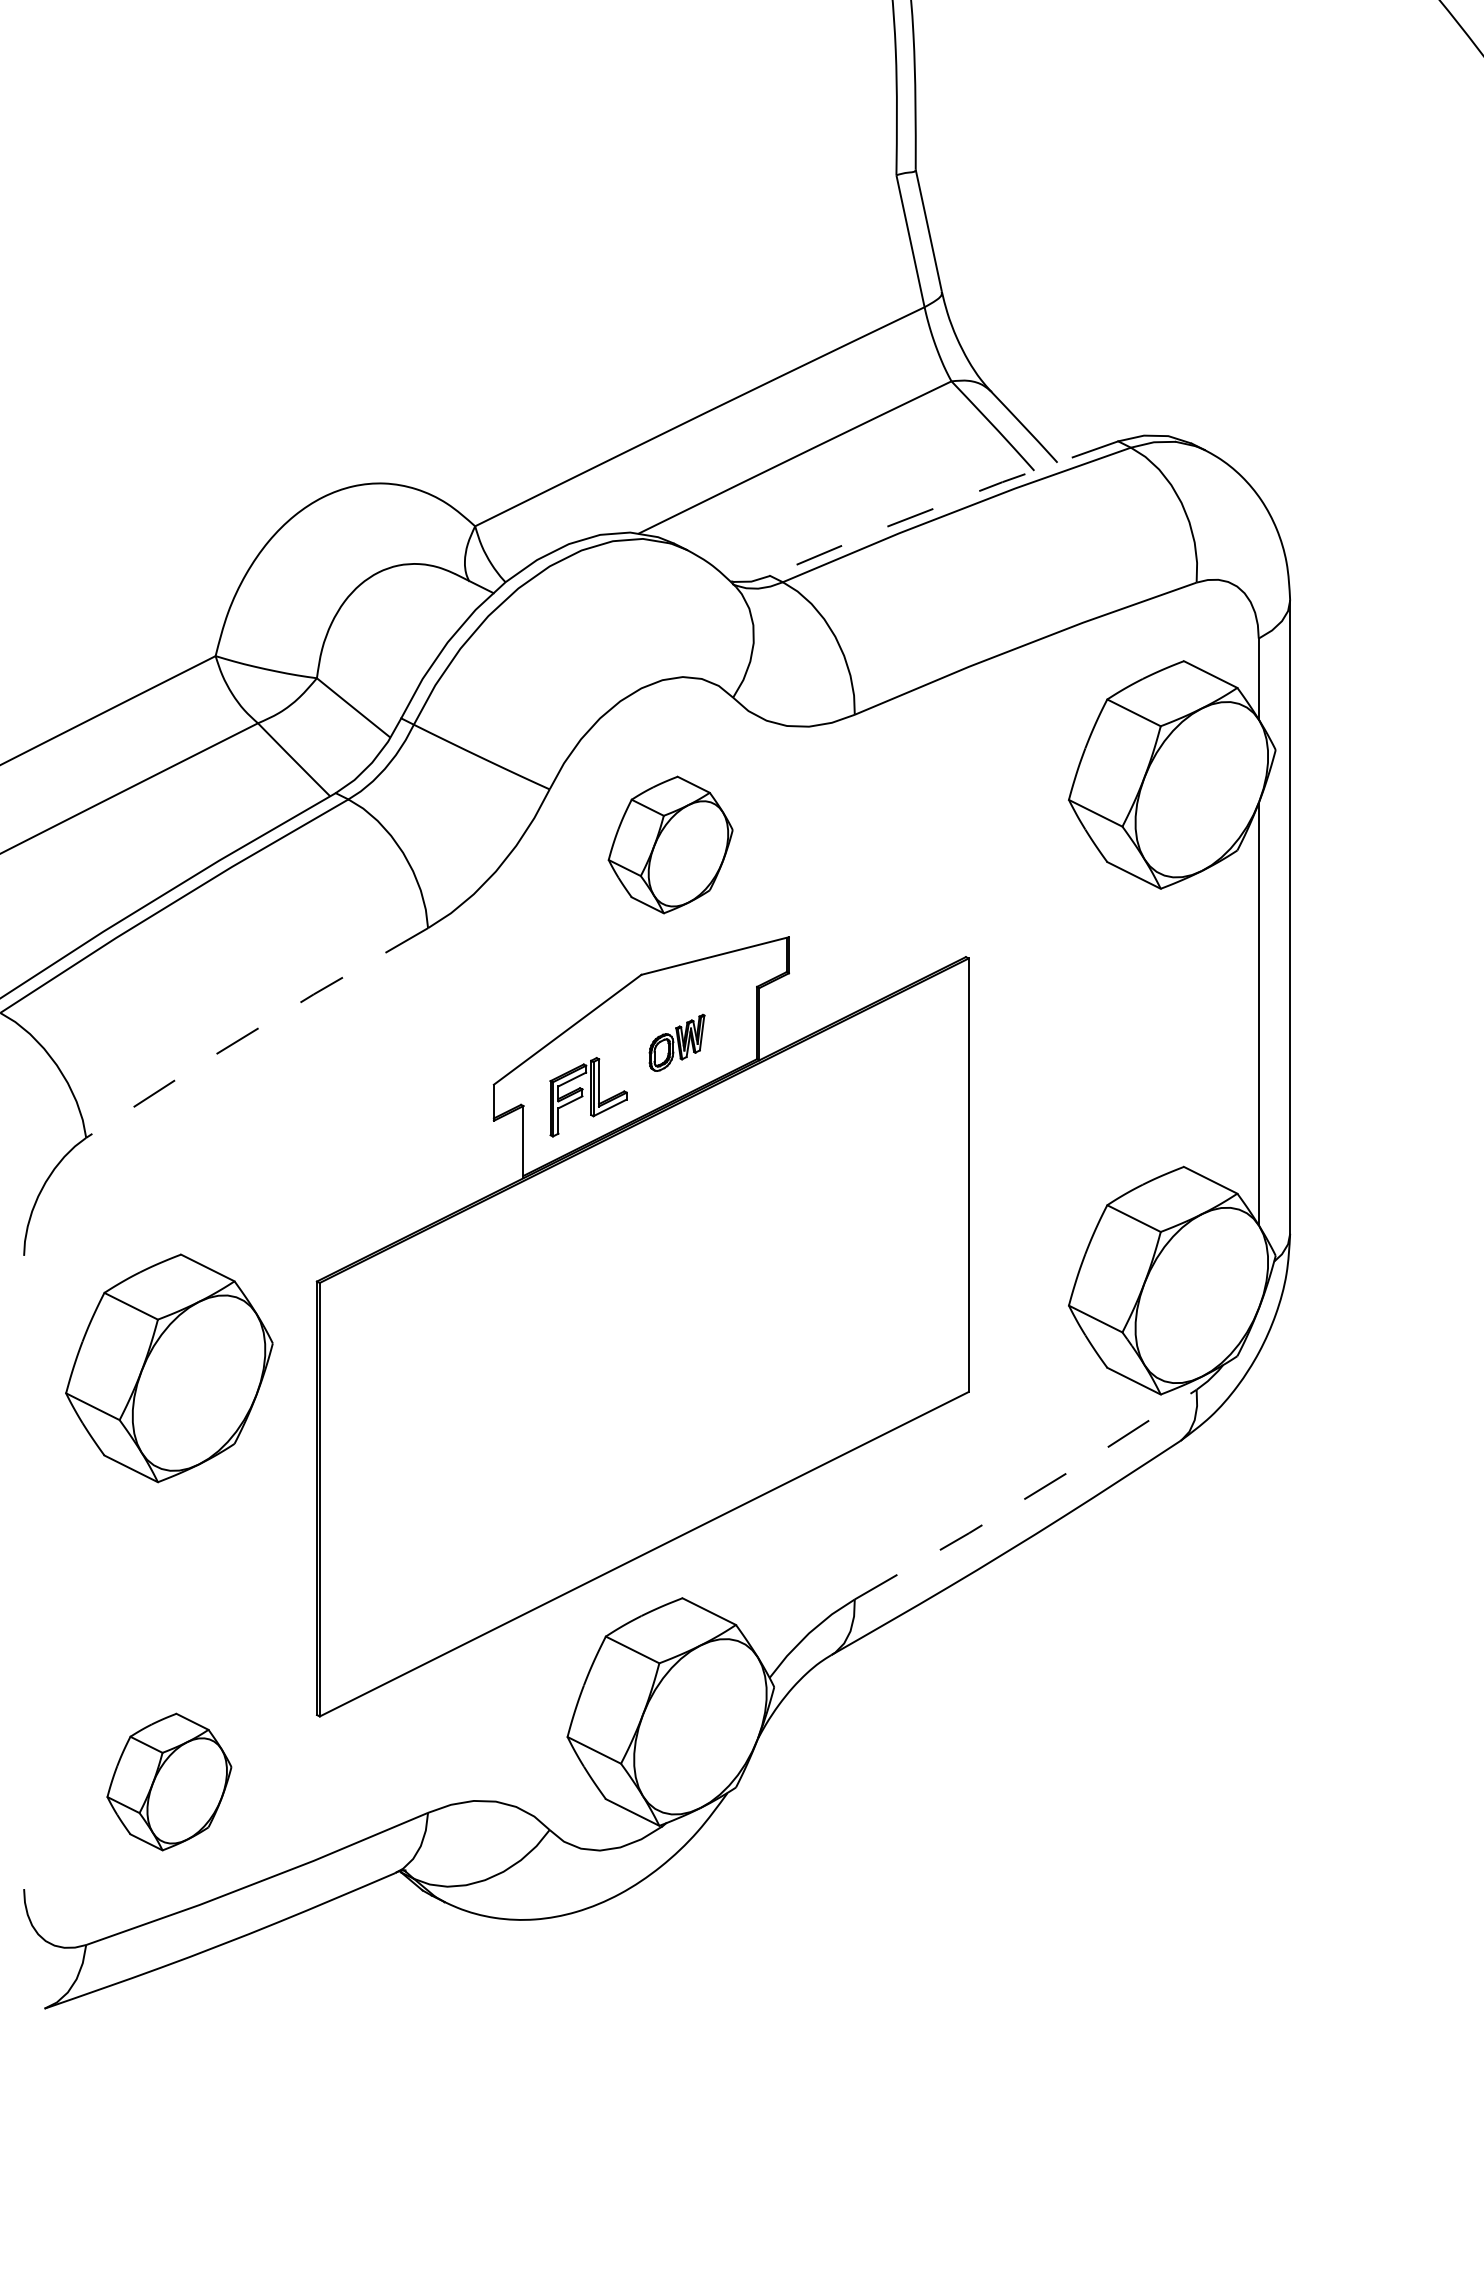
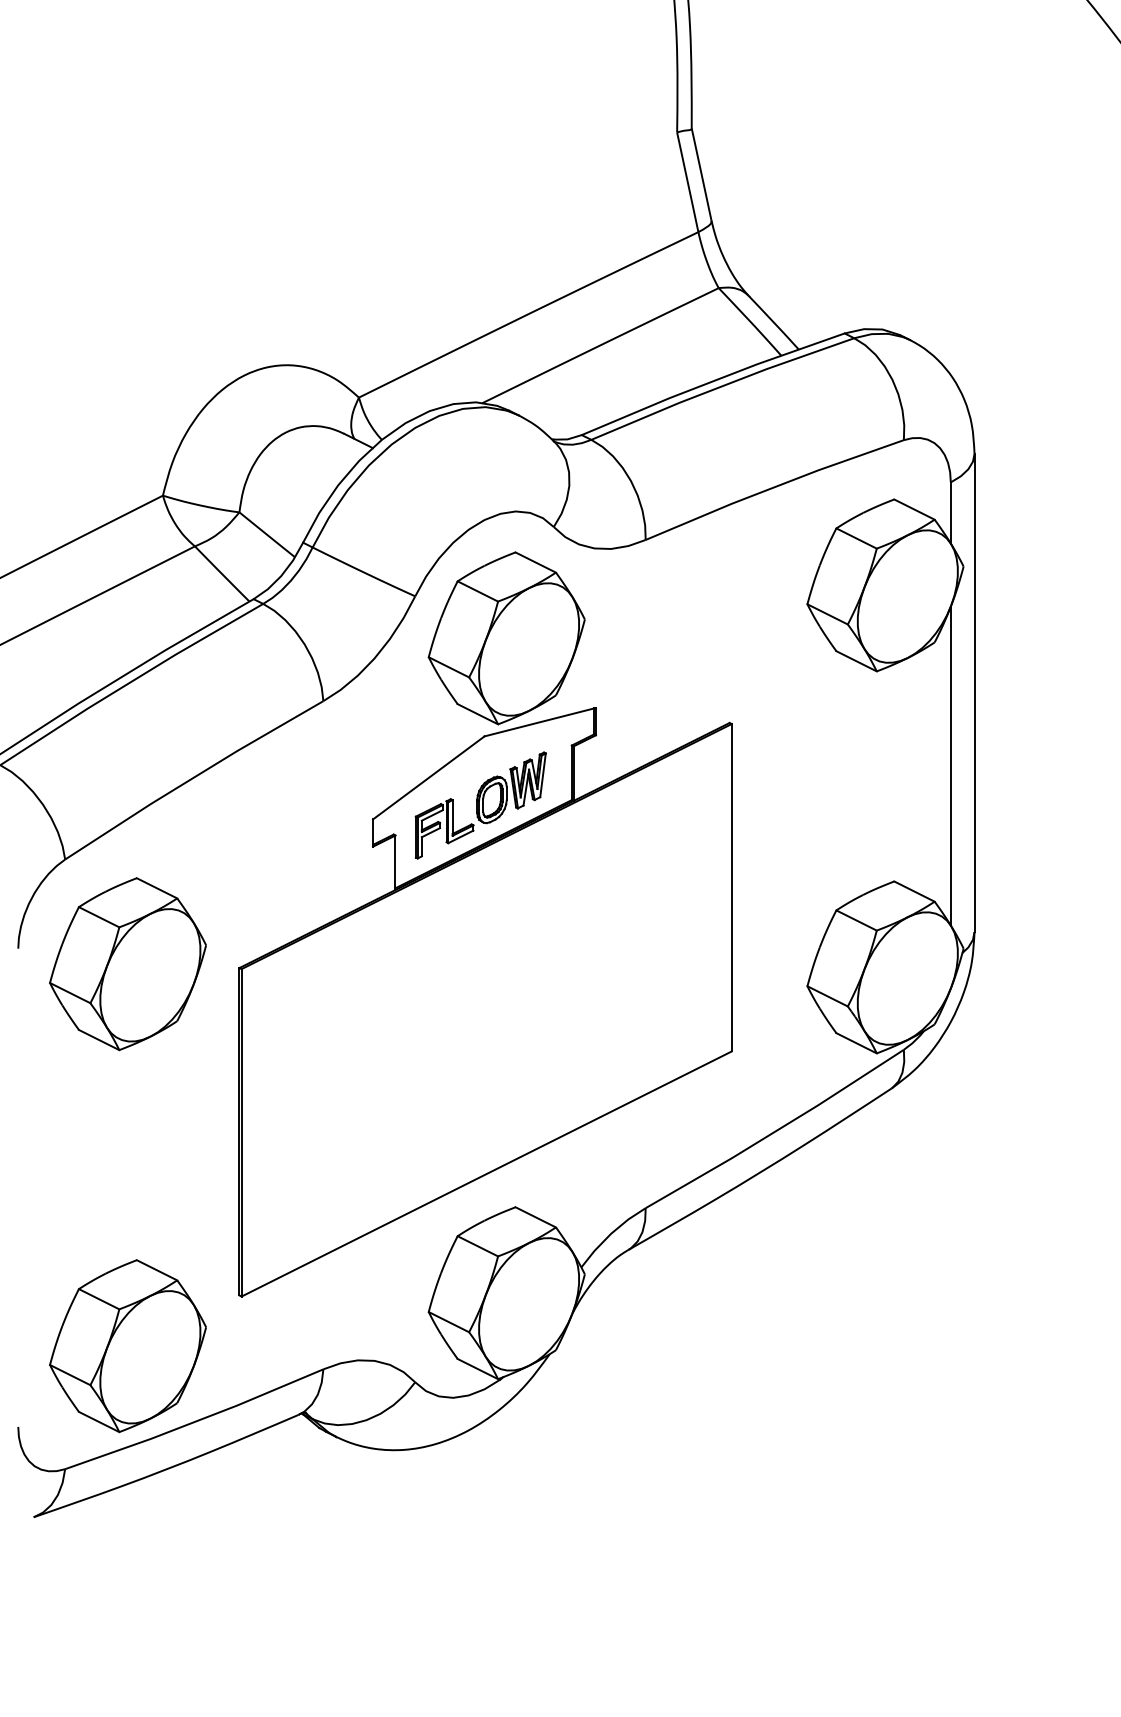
line: (942, 505) -> (711, 381), dashed -> solid
part: (670, 844) -> (506, 637), size x1.67
line: (255, 1030) -> (193, 778), dashed -> solid
part: (676, 1042) -> (511, 787), size x1.67
part: (169, 1368) -> (128, 964), moved
line: (1027, 1497) -> (776, 1131), dashed -> solid
part: (169, 1781) -> (128, 1345), size x1.67

